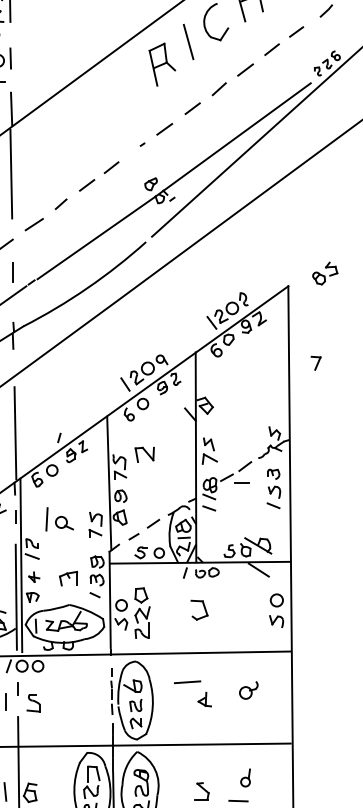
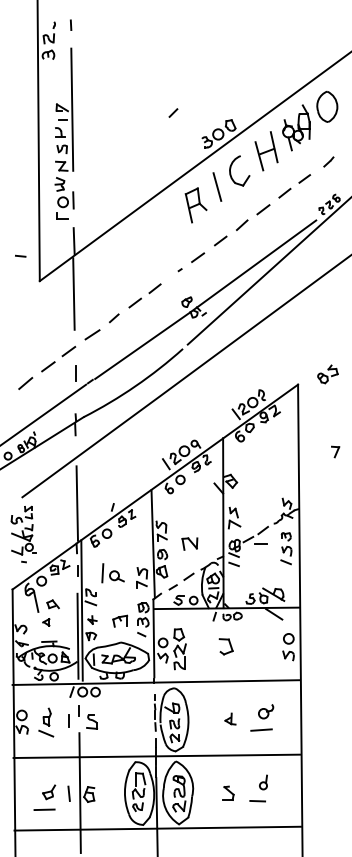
part: (316, 362) -> (335, 451), moved
part: (144, 454) -> (189, 543), moved
line: (187, 681) -> (261, 729), moved

